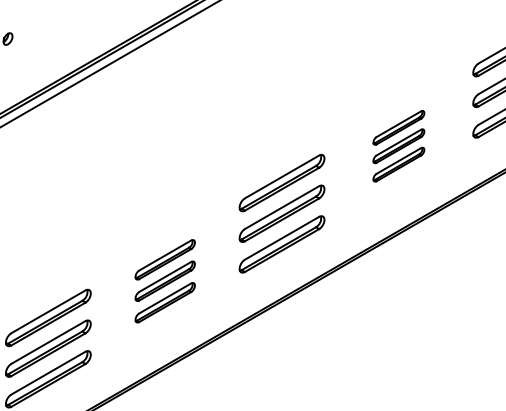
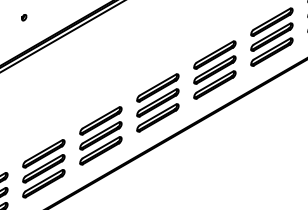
part: (397, 145) -> (214, 69), size x1.67
part: (164, 280) -> (100, 135), size x1.43

